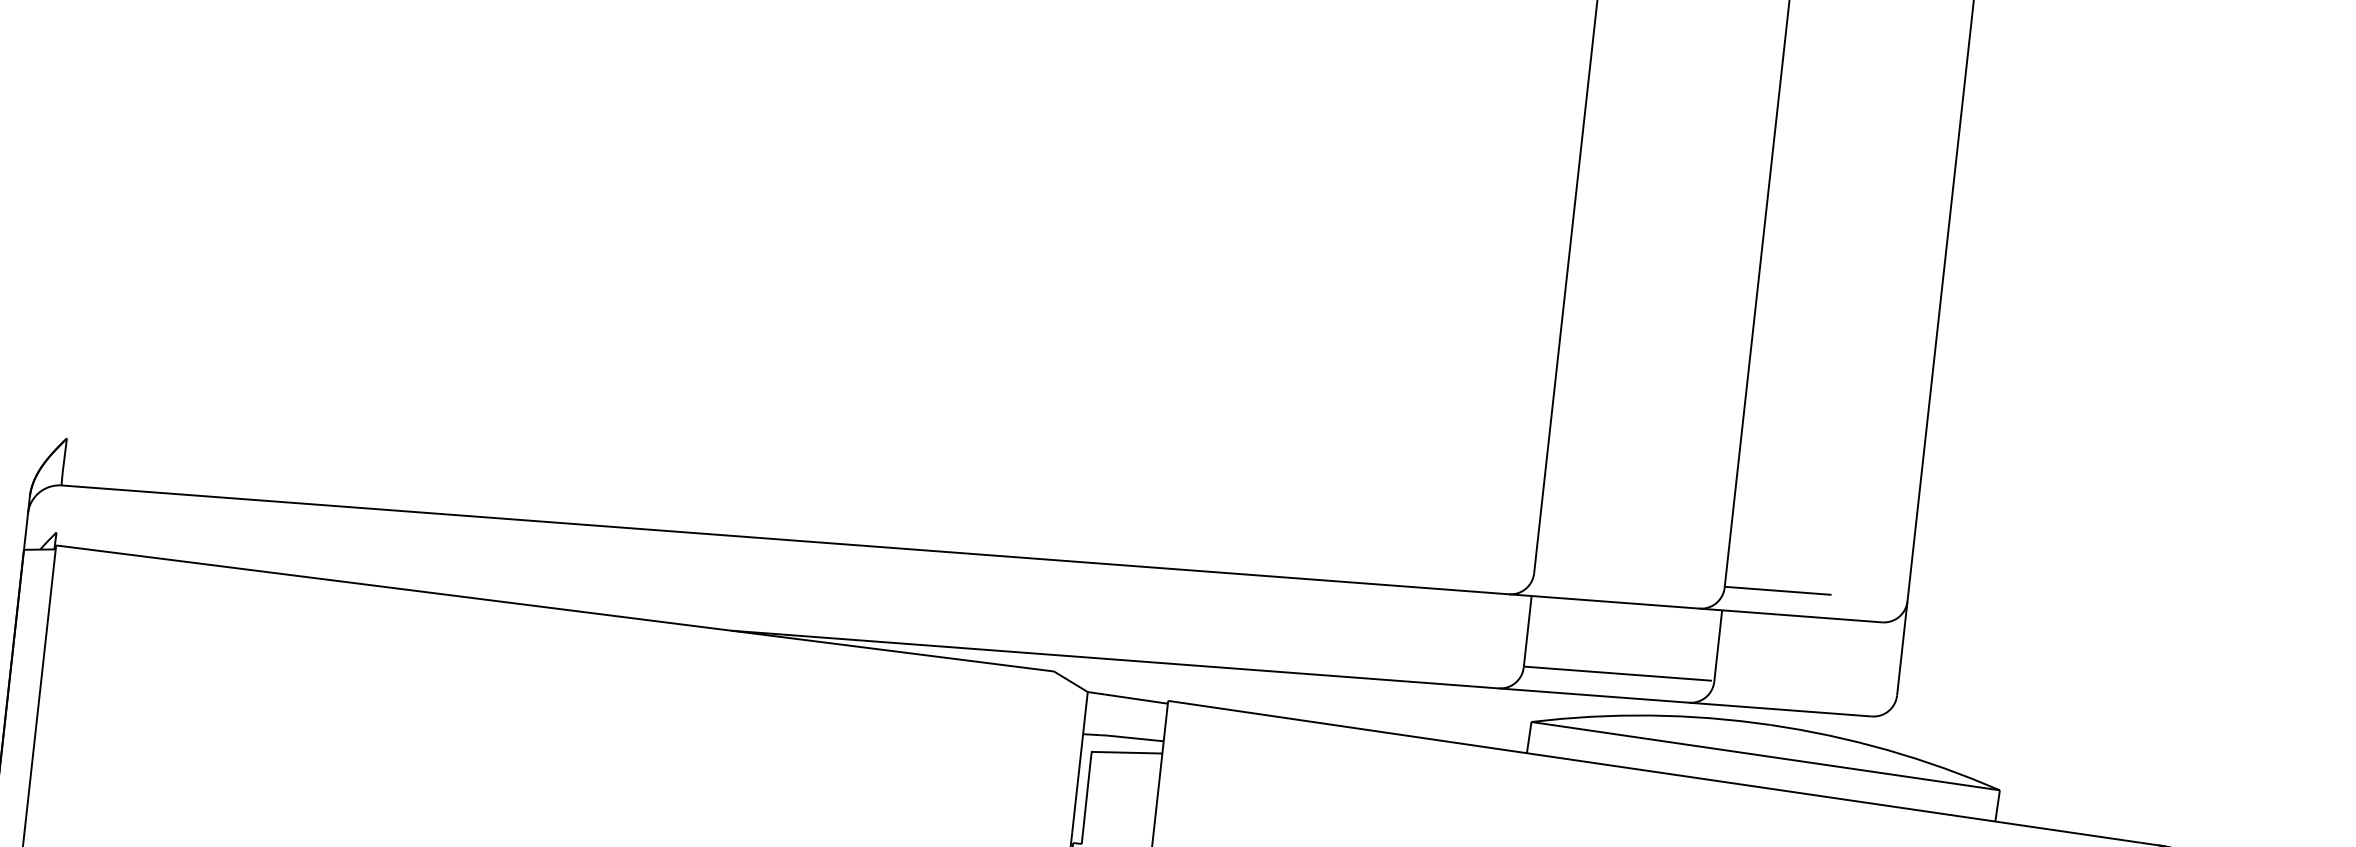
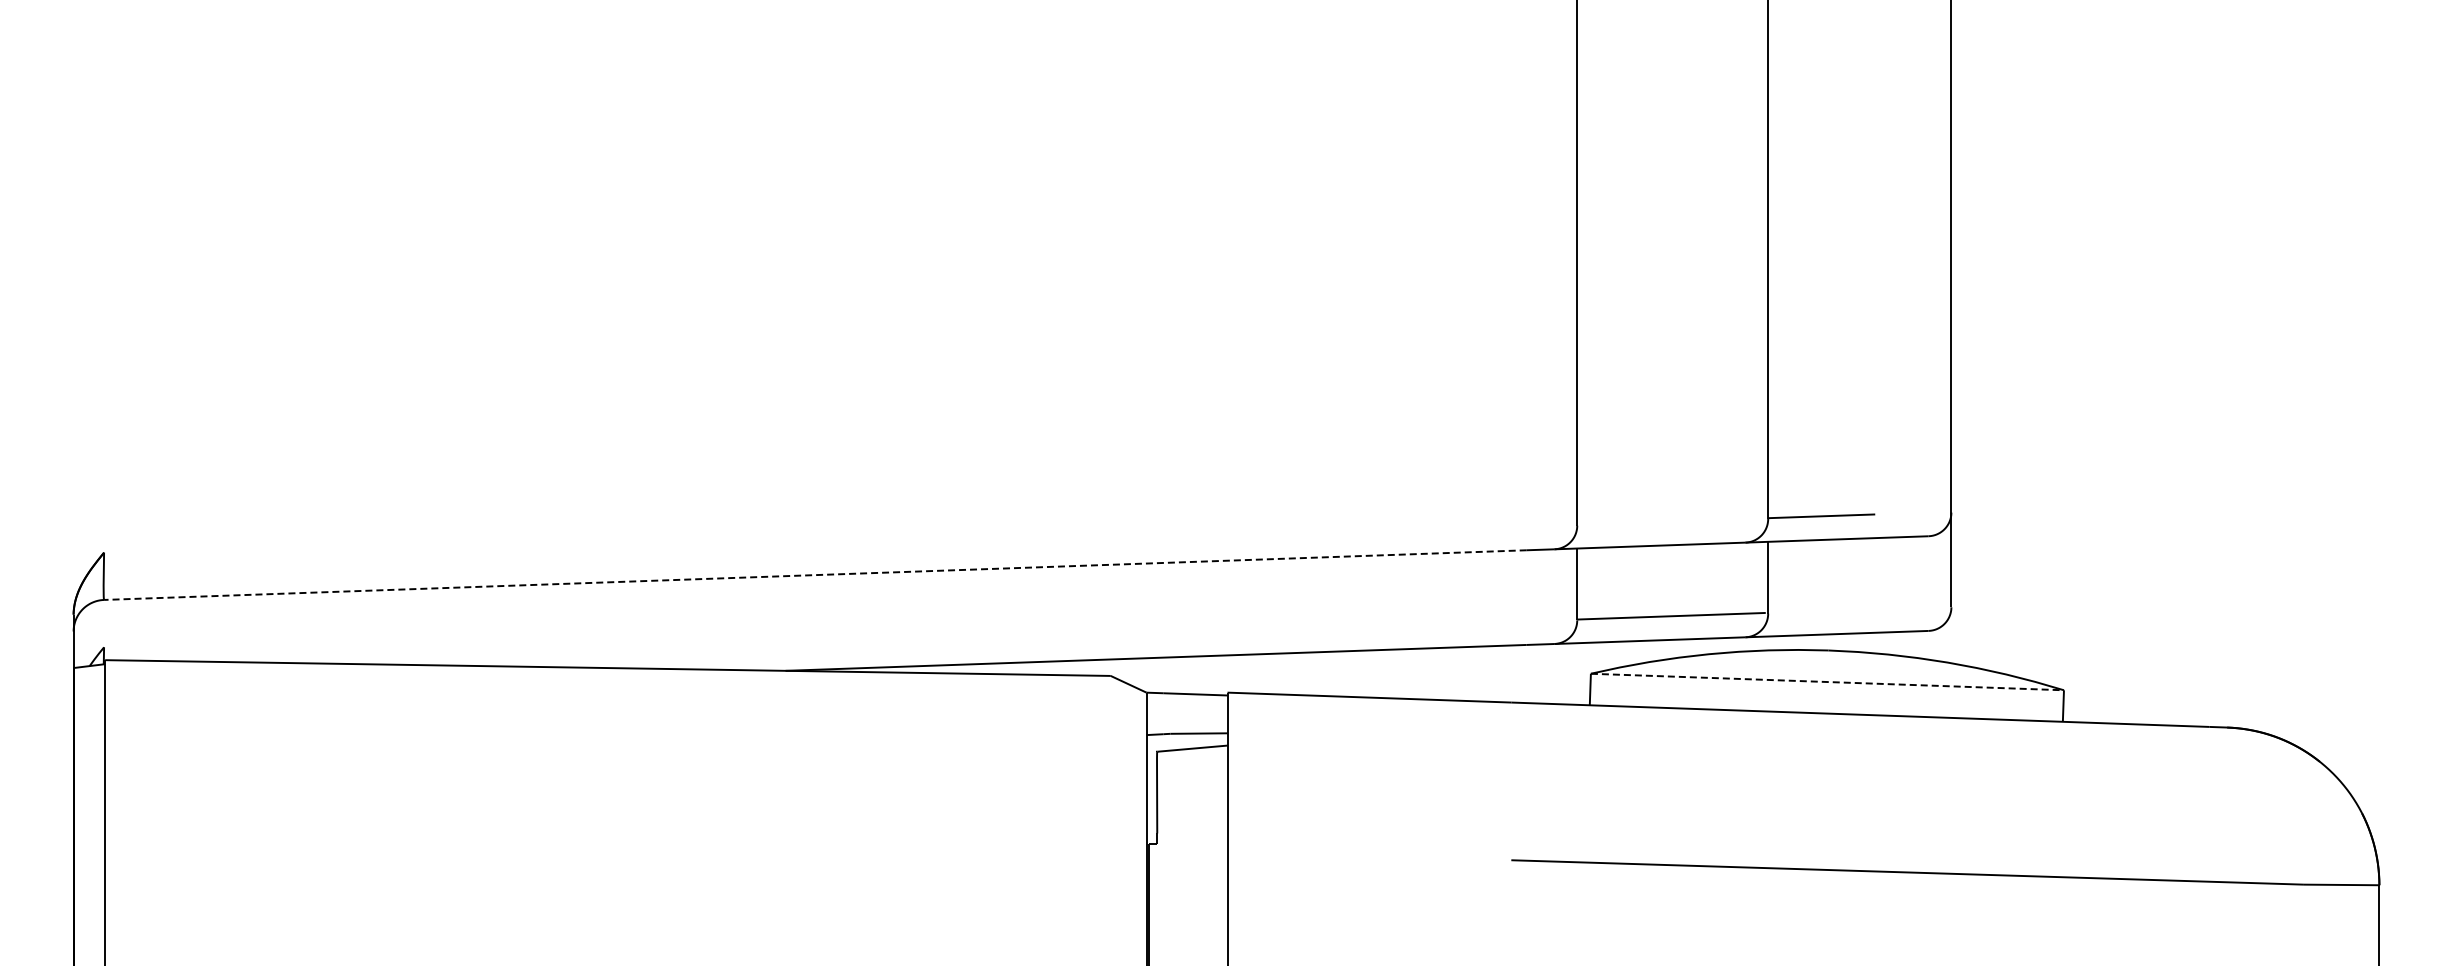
line: (771, 539) -> (815, 575), solid -> dashed
line: (1765, 756) -> (1827, 682), solid -> dashed

